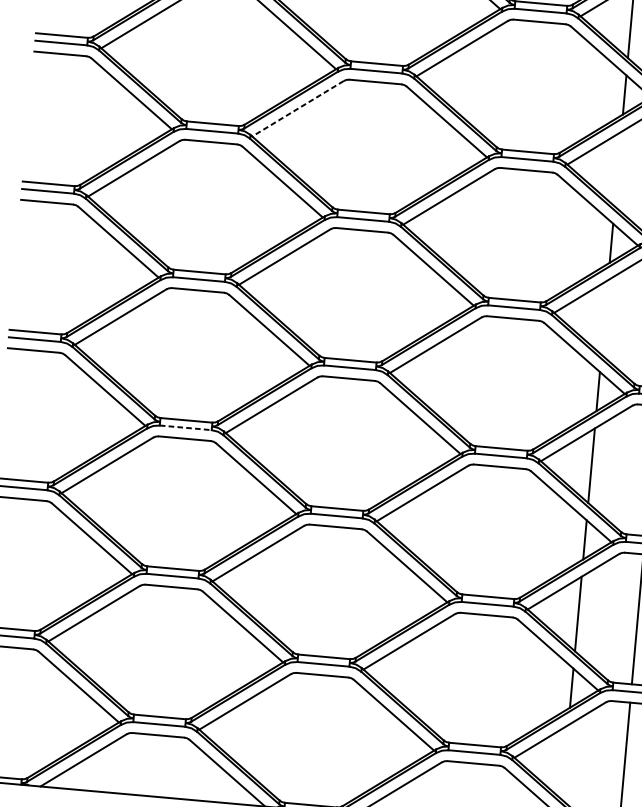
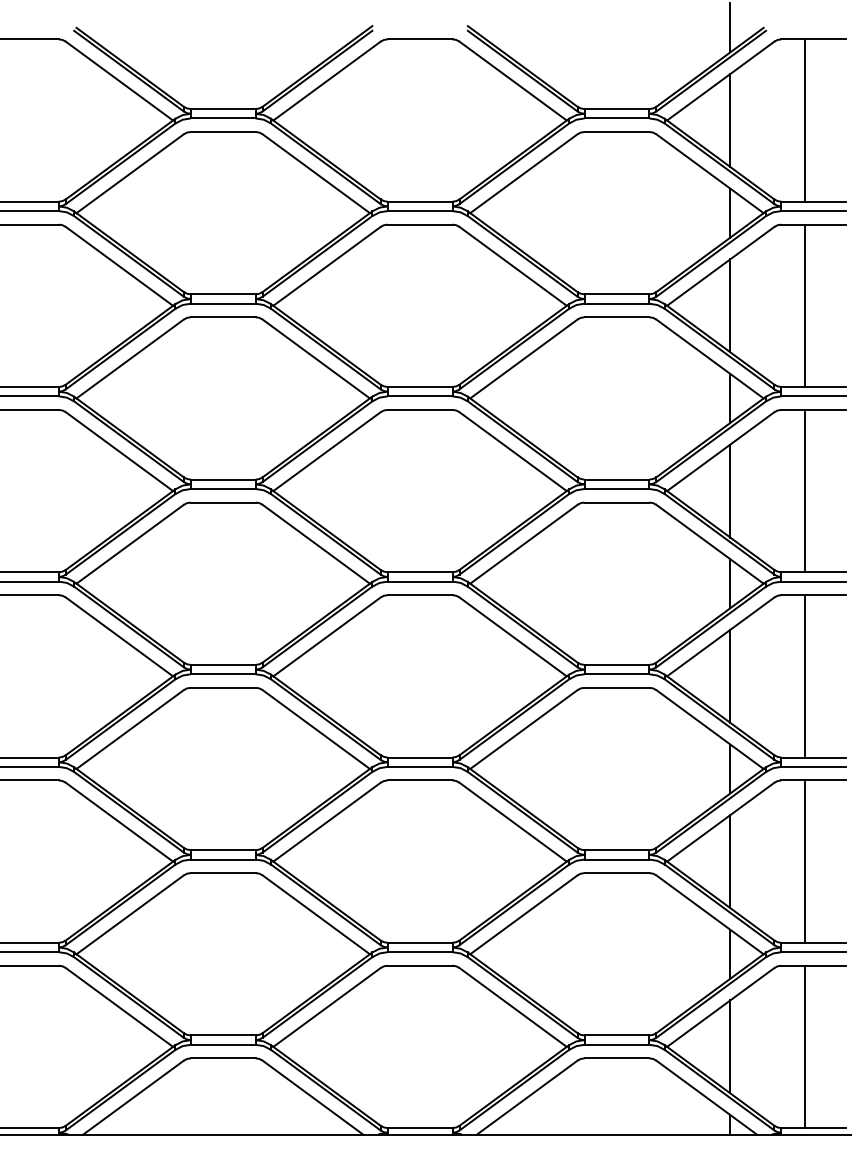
line: (298, 108) -> (327, 266), dashed -> solid
line: (618, 168) -> (730, 305), added
line: (604, 316) -> (730, 490), added
line: (185, 428) -> (223, 674), dashed -> solid
line: (565, 762) -> (730, 1046), added

